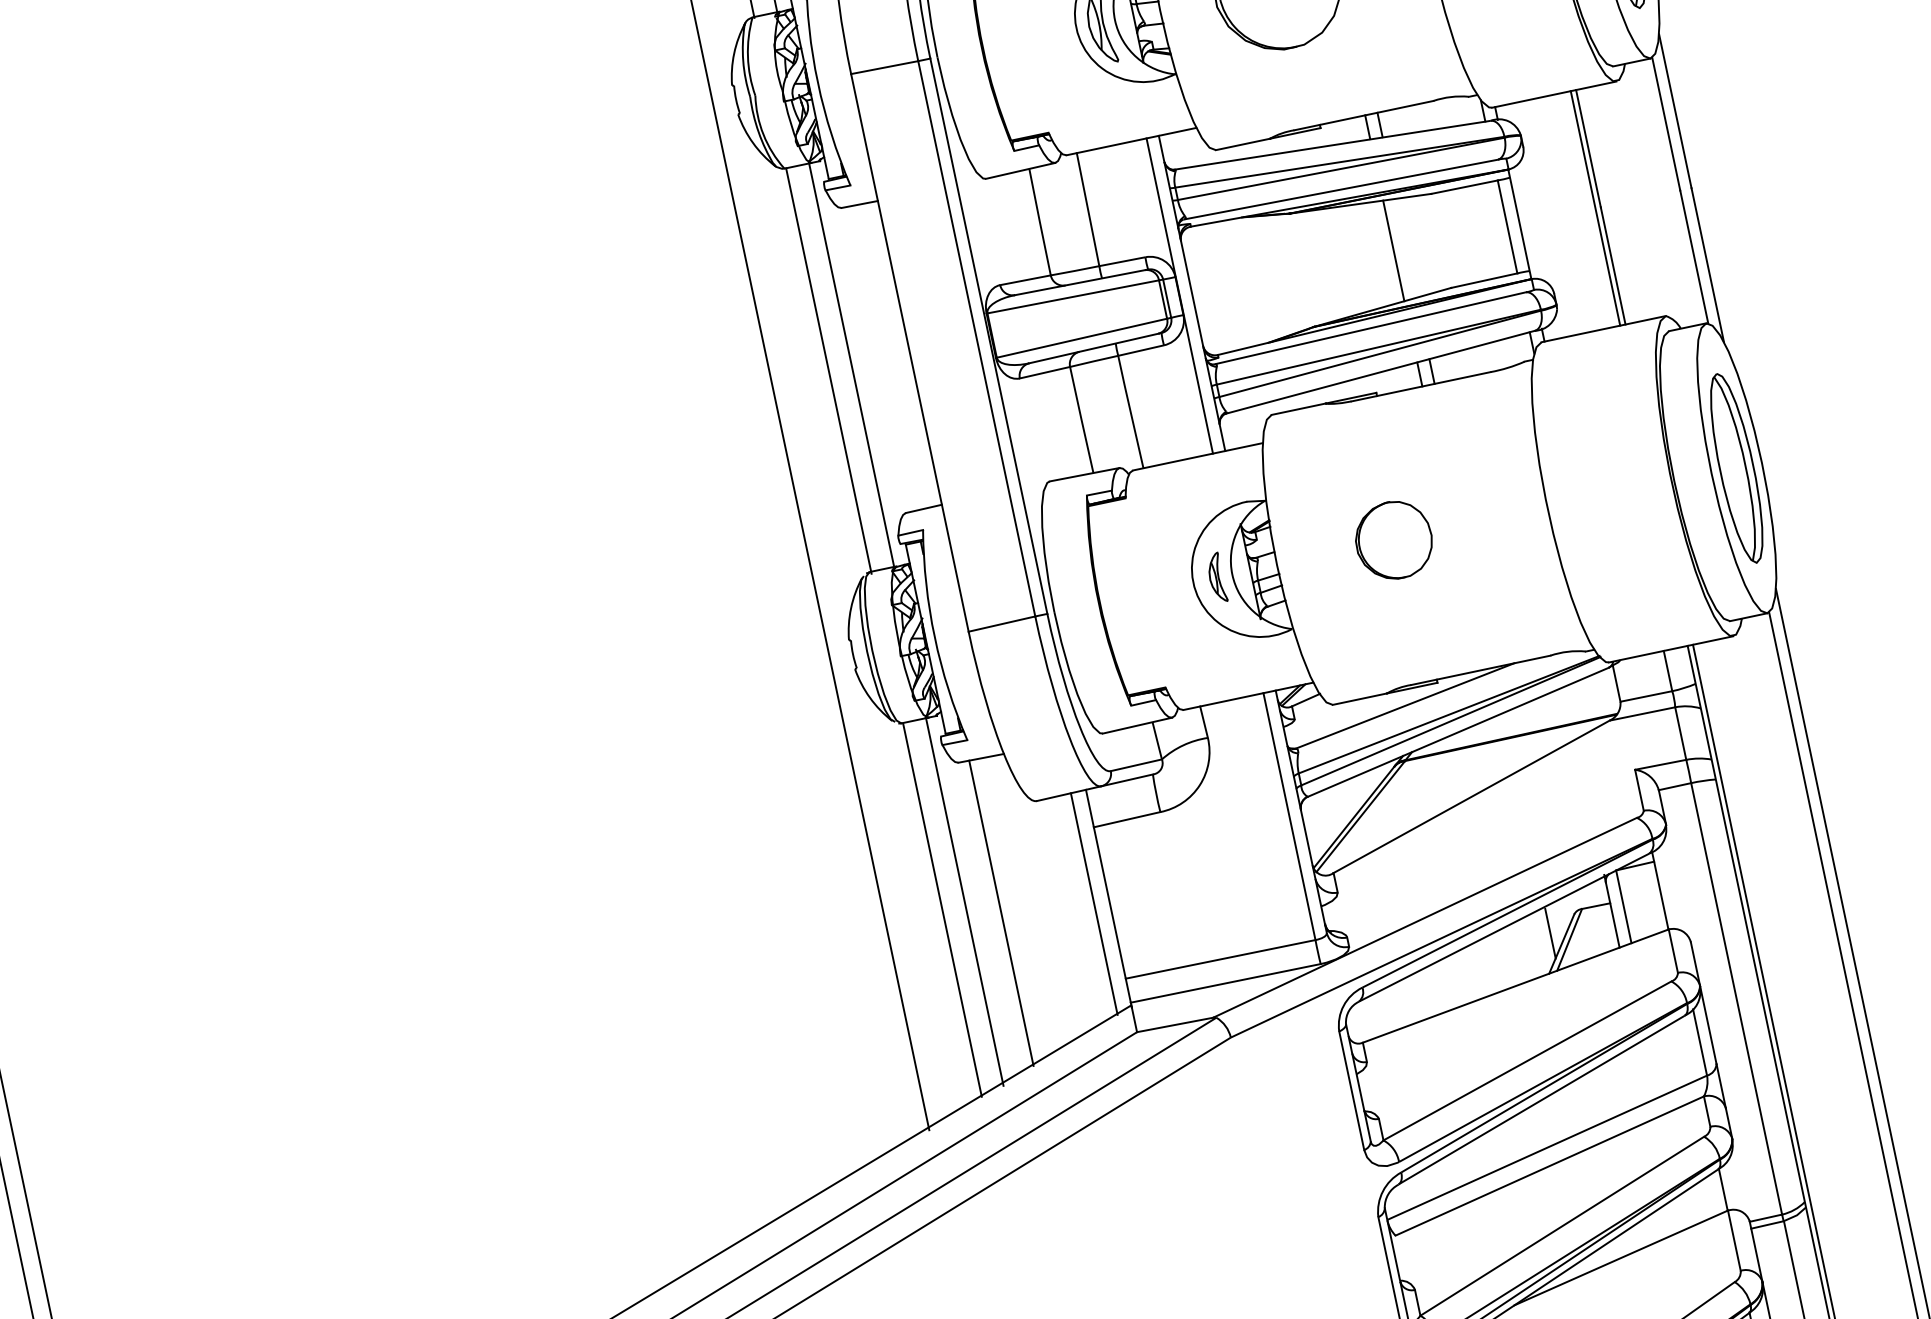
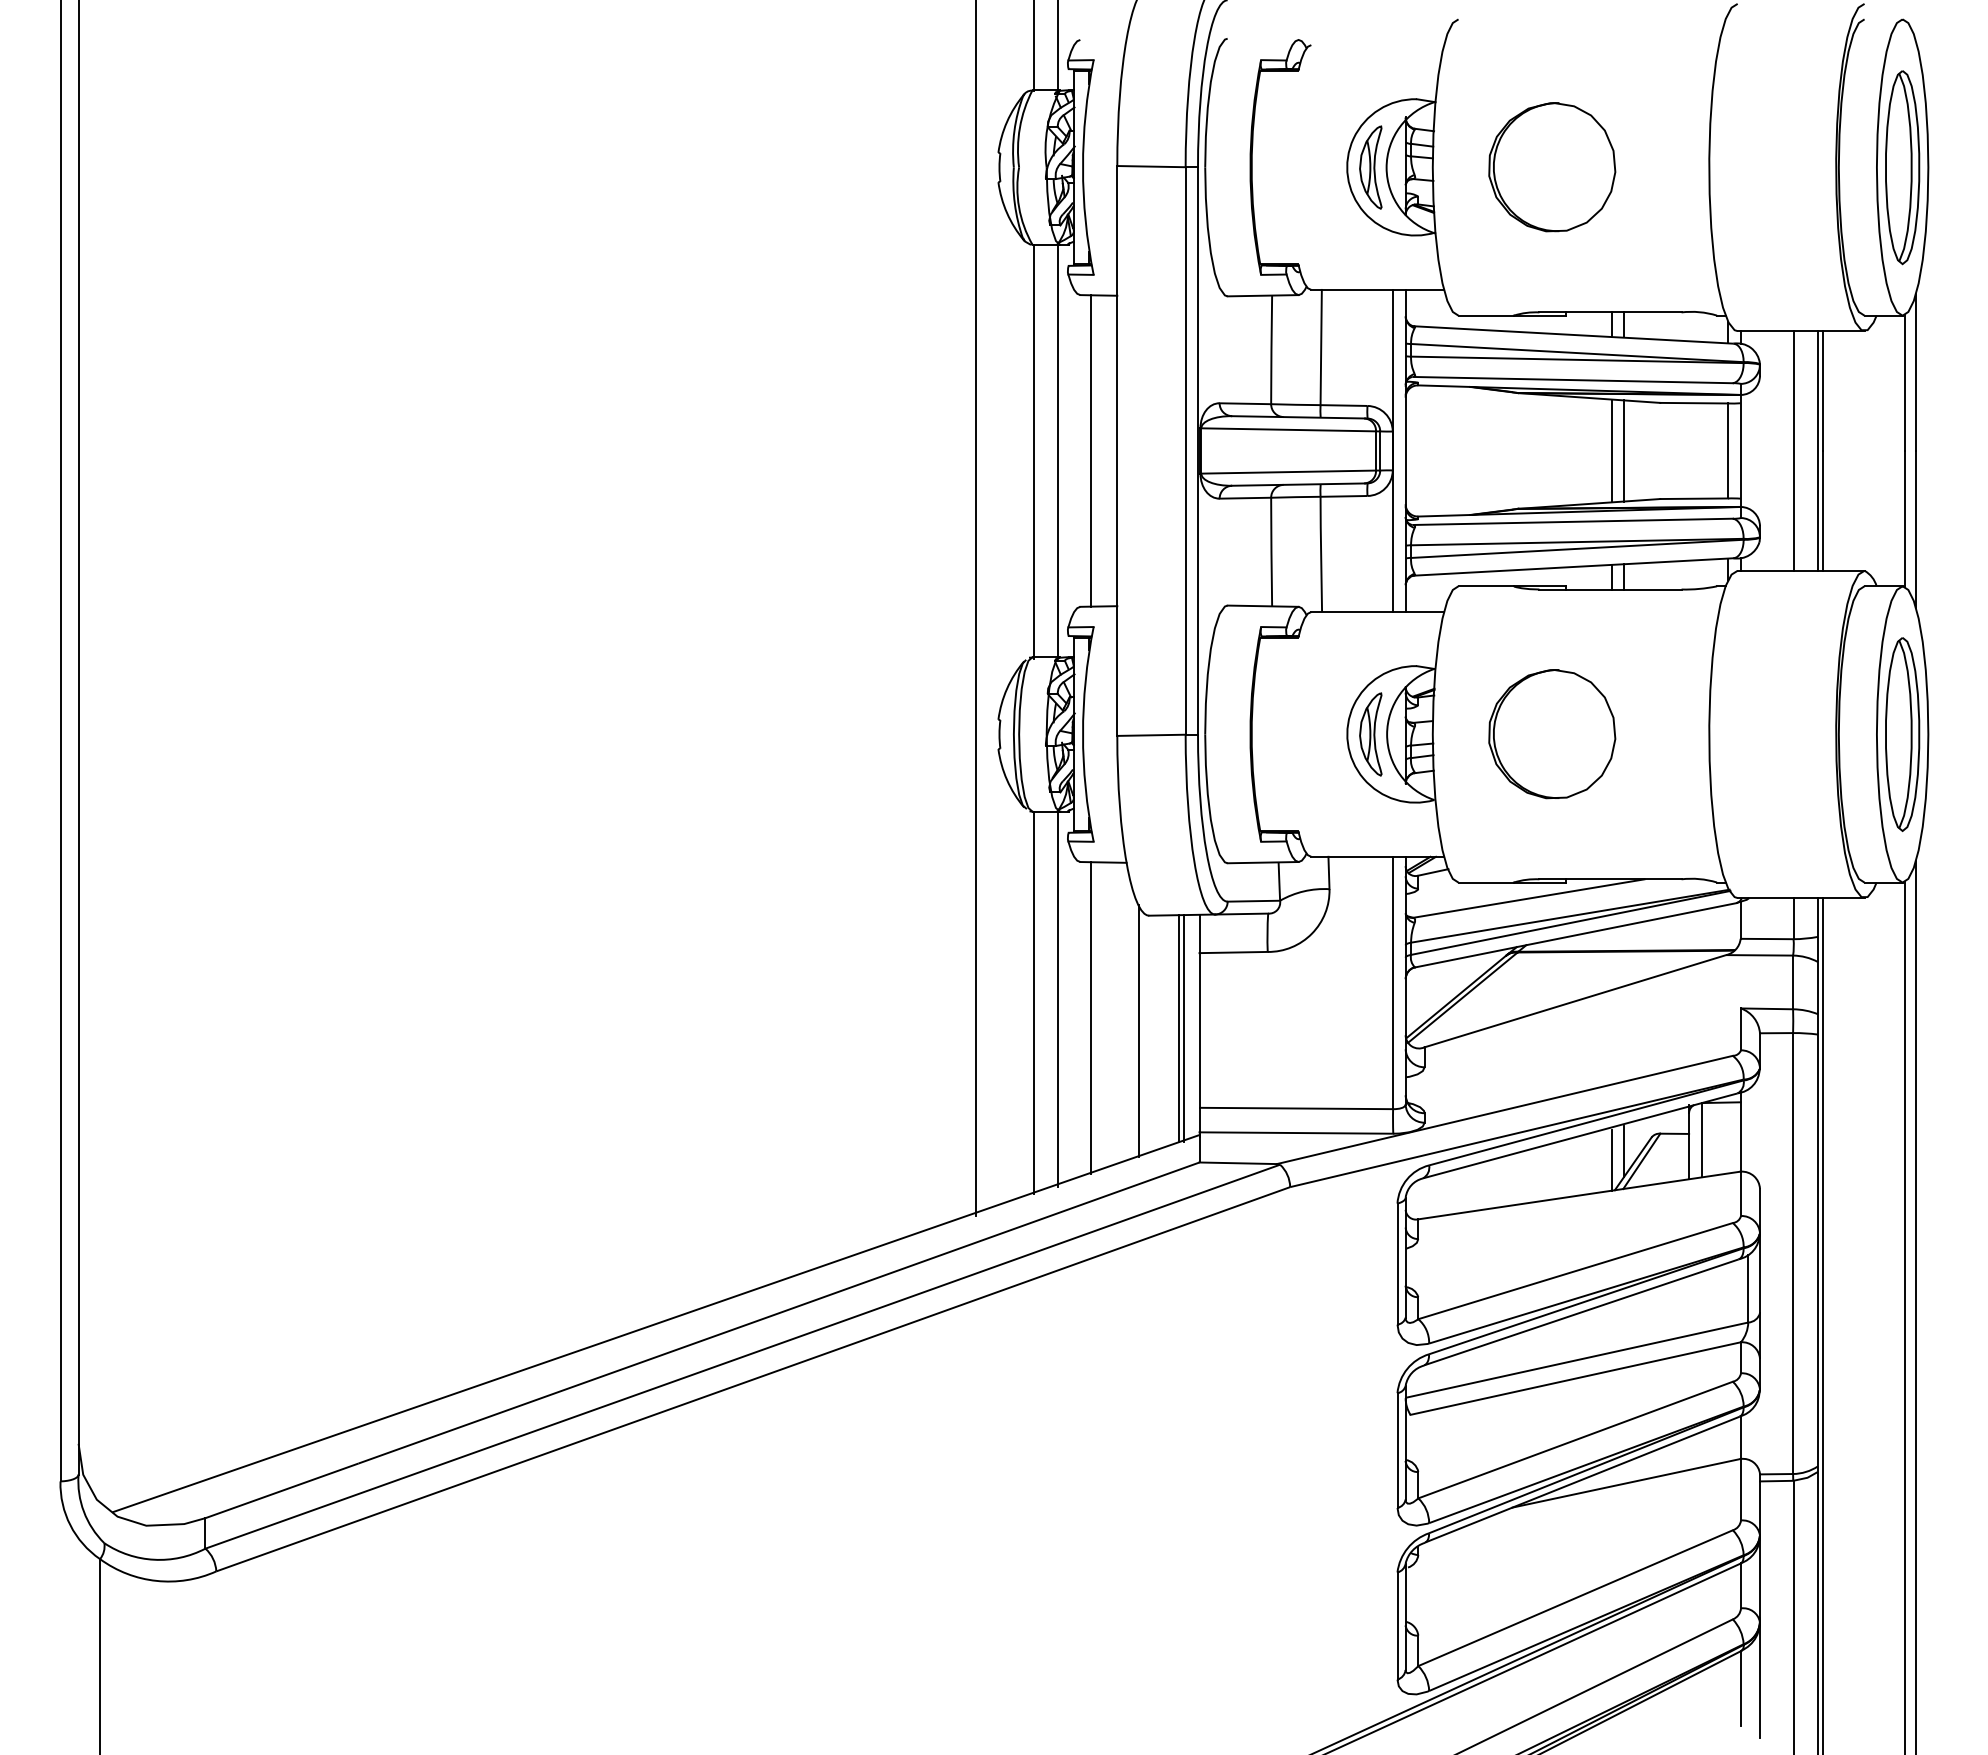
line: (1571, 213) -> (1793, 450), added
line: (1406, 247) -> (1624, 450), added
line: (884, 357) -> (1091, 450), added
part: (1394, 540) -> (1552, 734), size x1.67
part: (1216, 578) -> (1370, 734), size x1.67
line: (1088, 905) -> (1178, 1028), added
line: (1050, 916) -> (1138, 1031), added
line: (1539, 945) -> (1611, 1160), added

